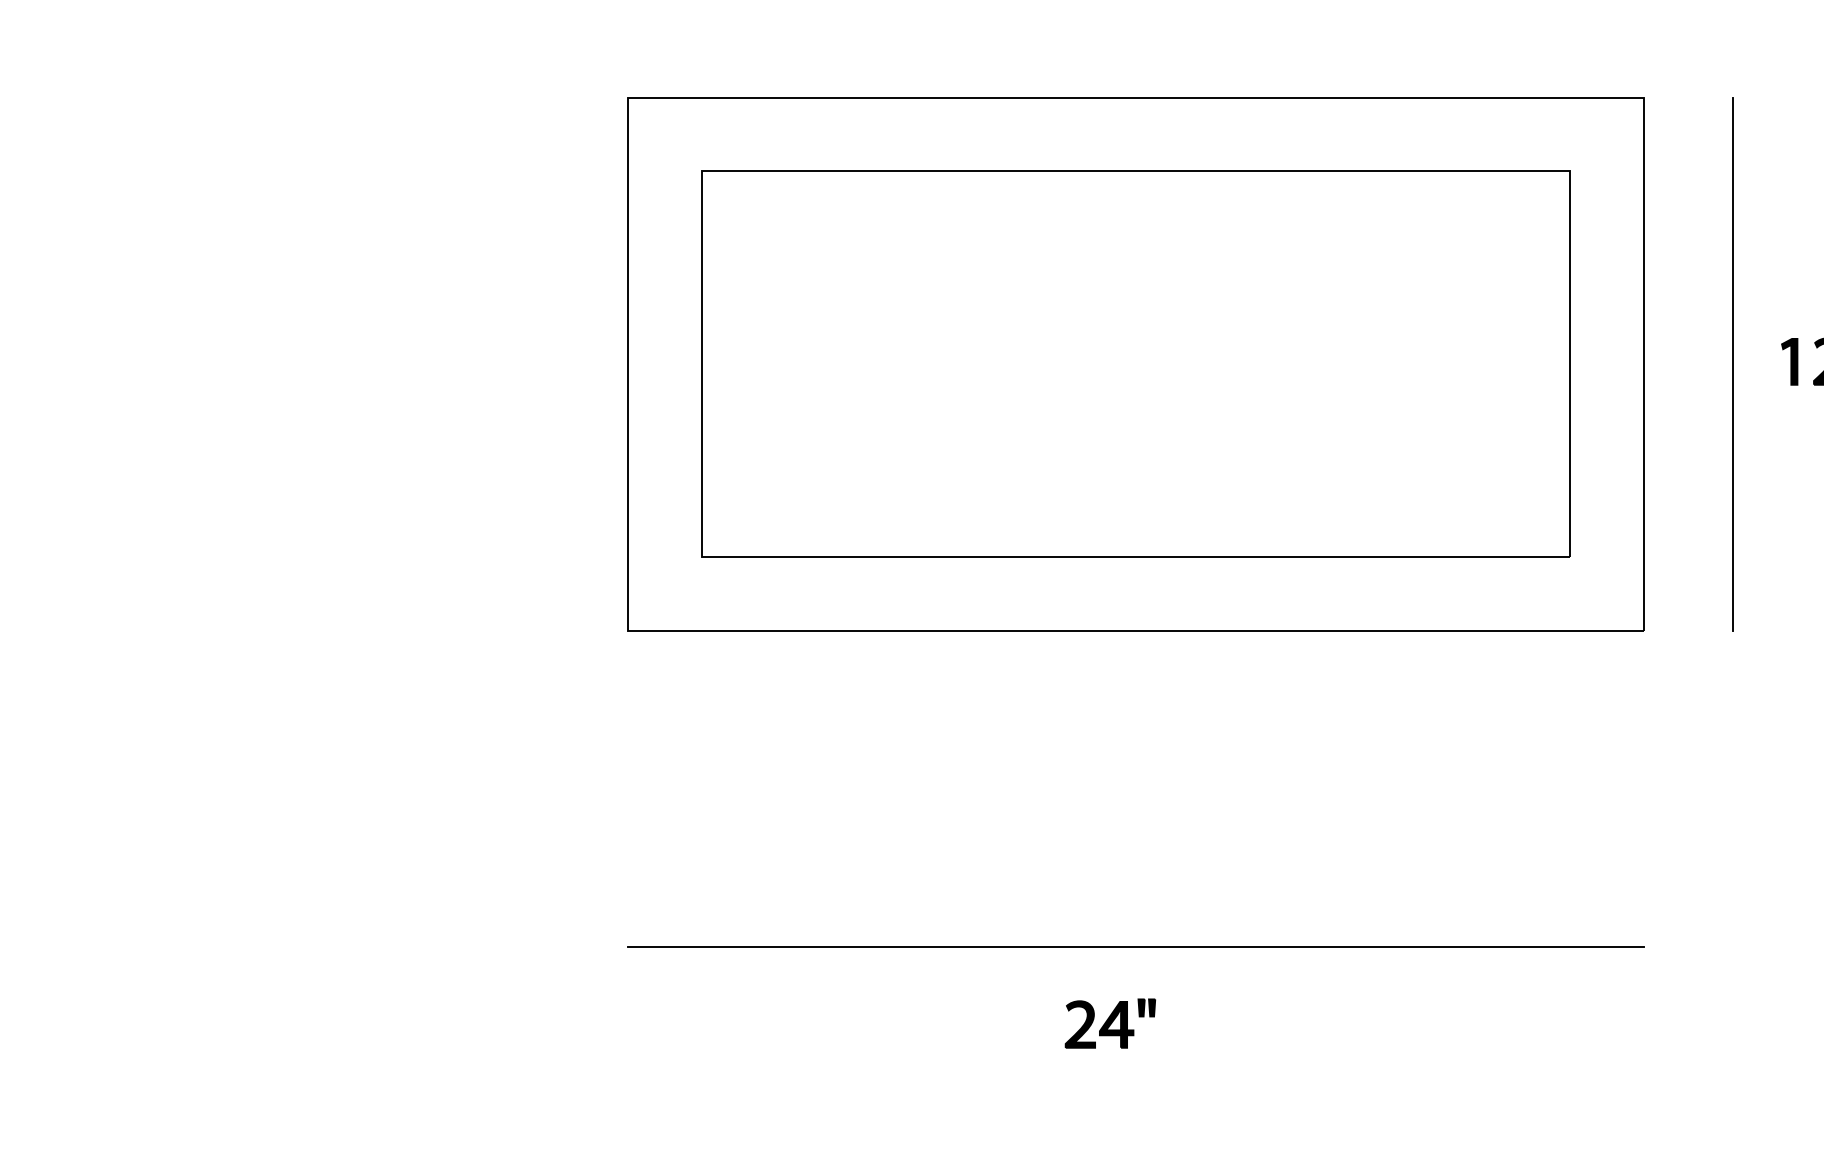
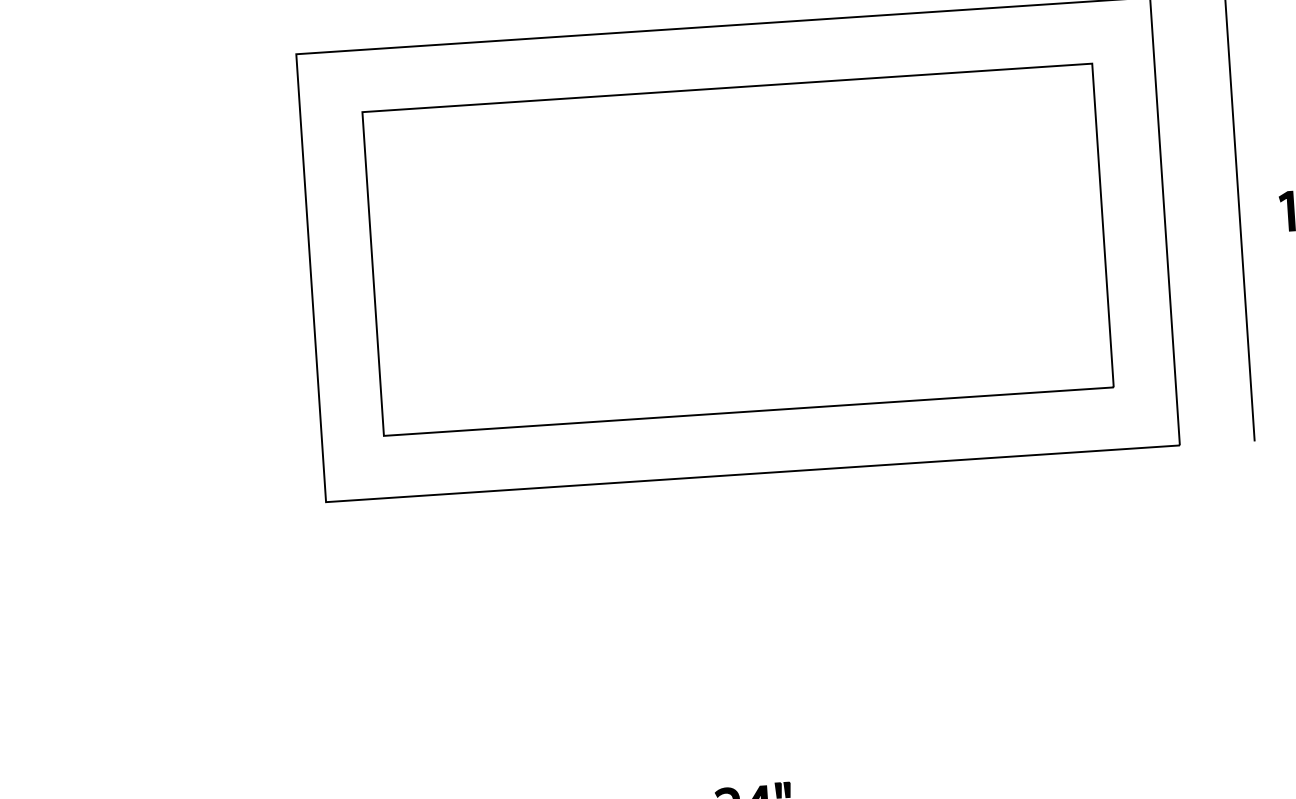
line: (1135, 947) -> (770, 740), removed

